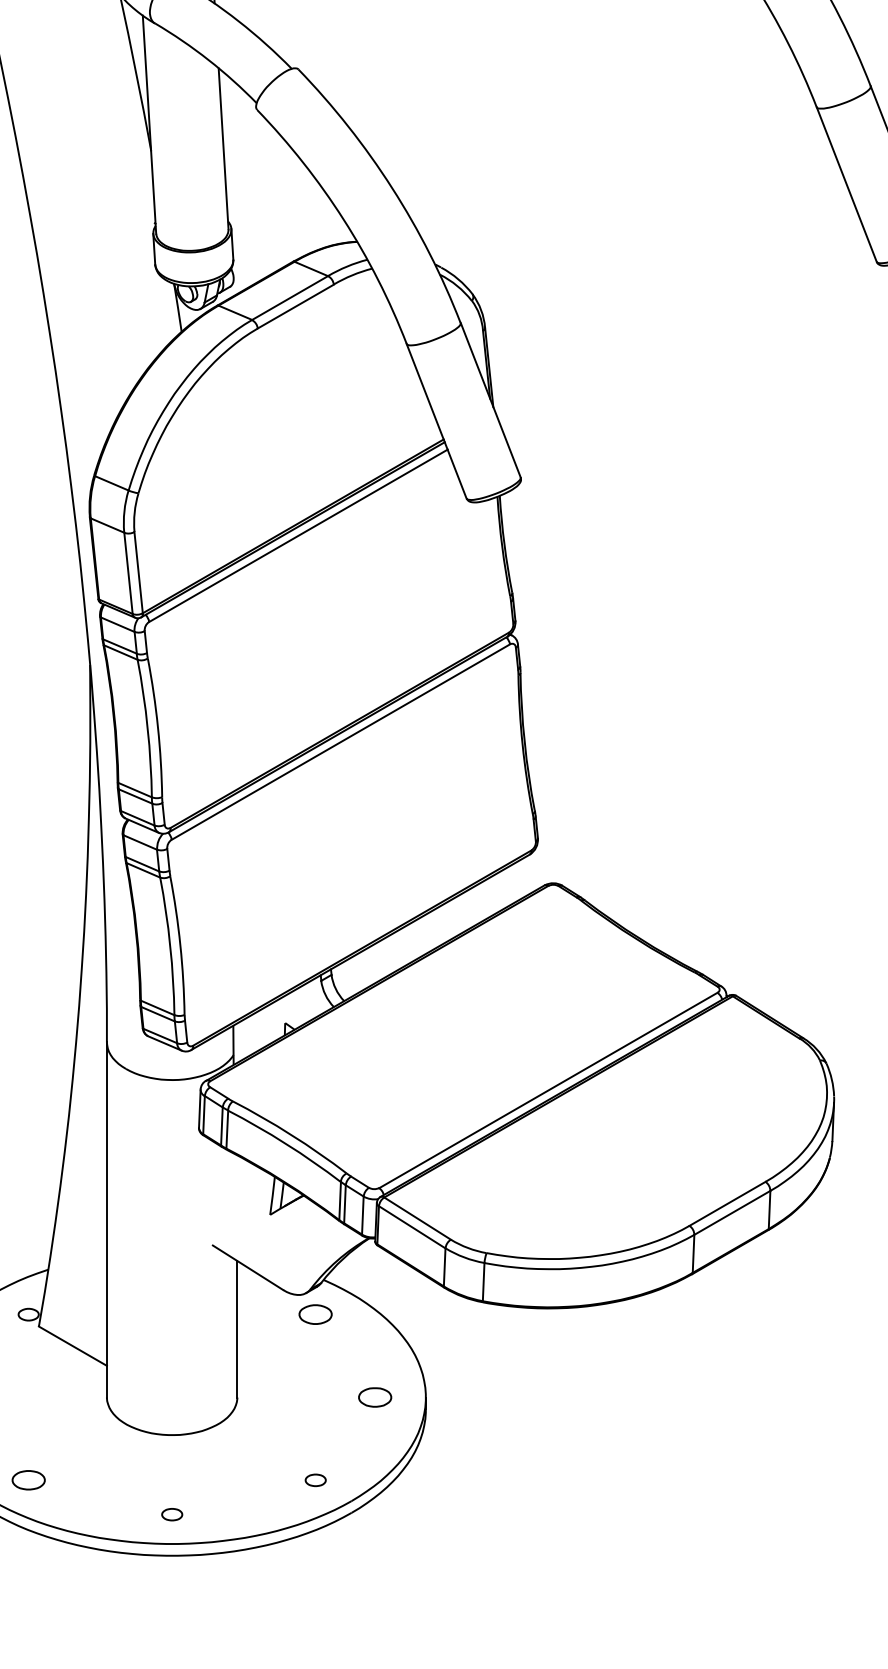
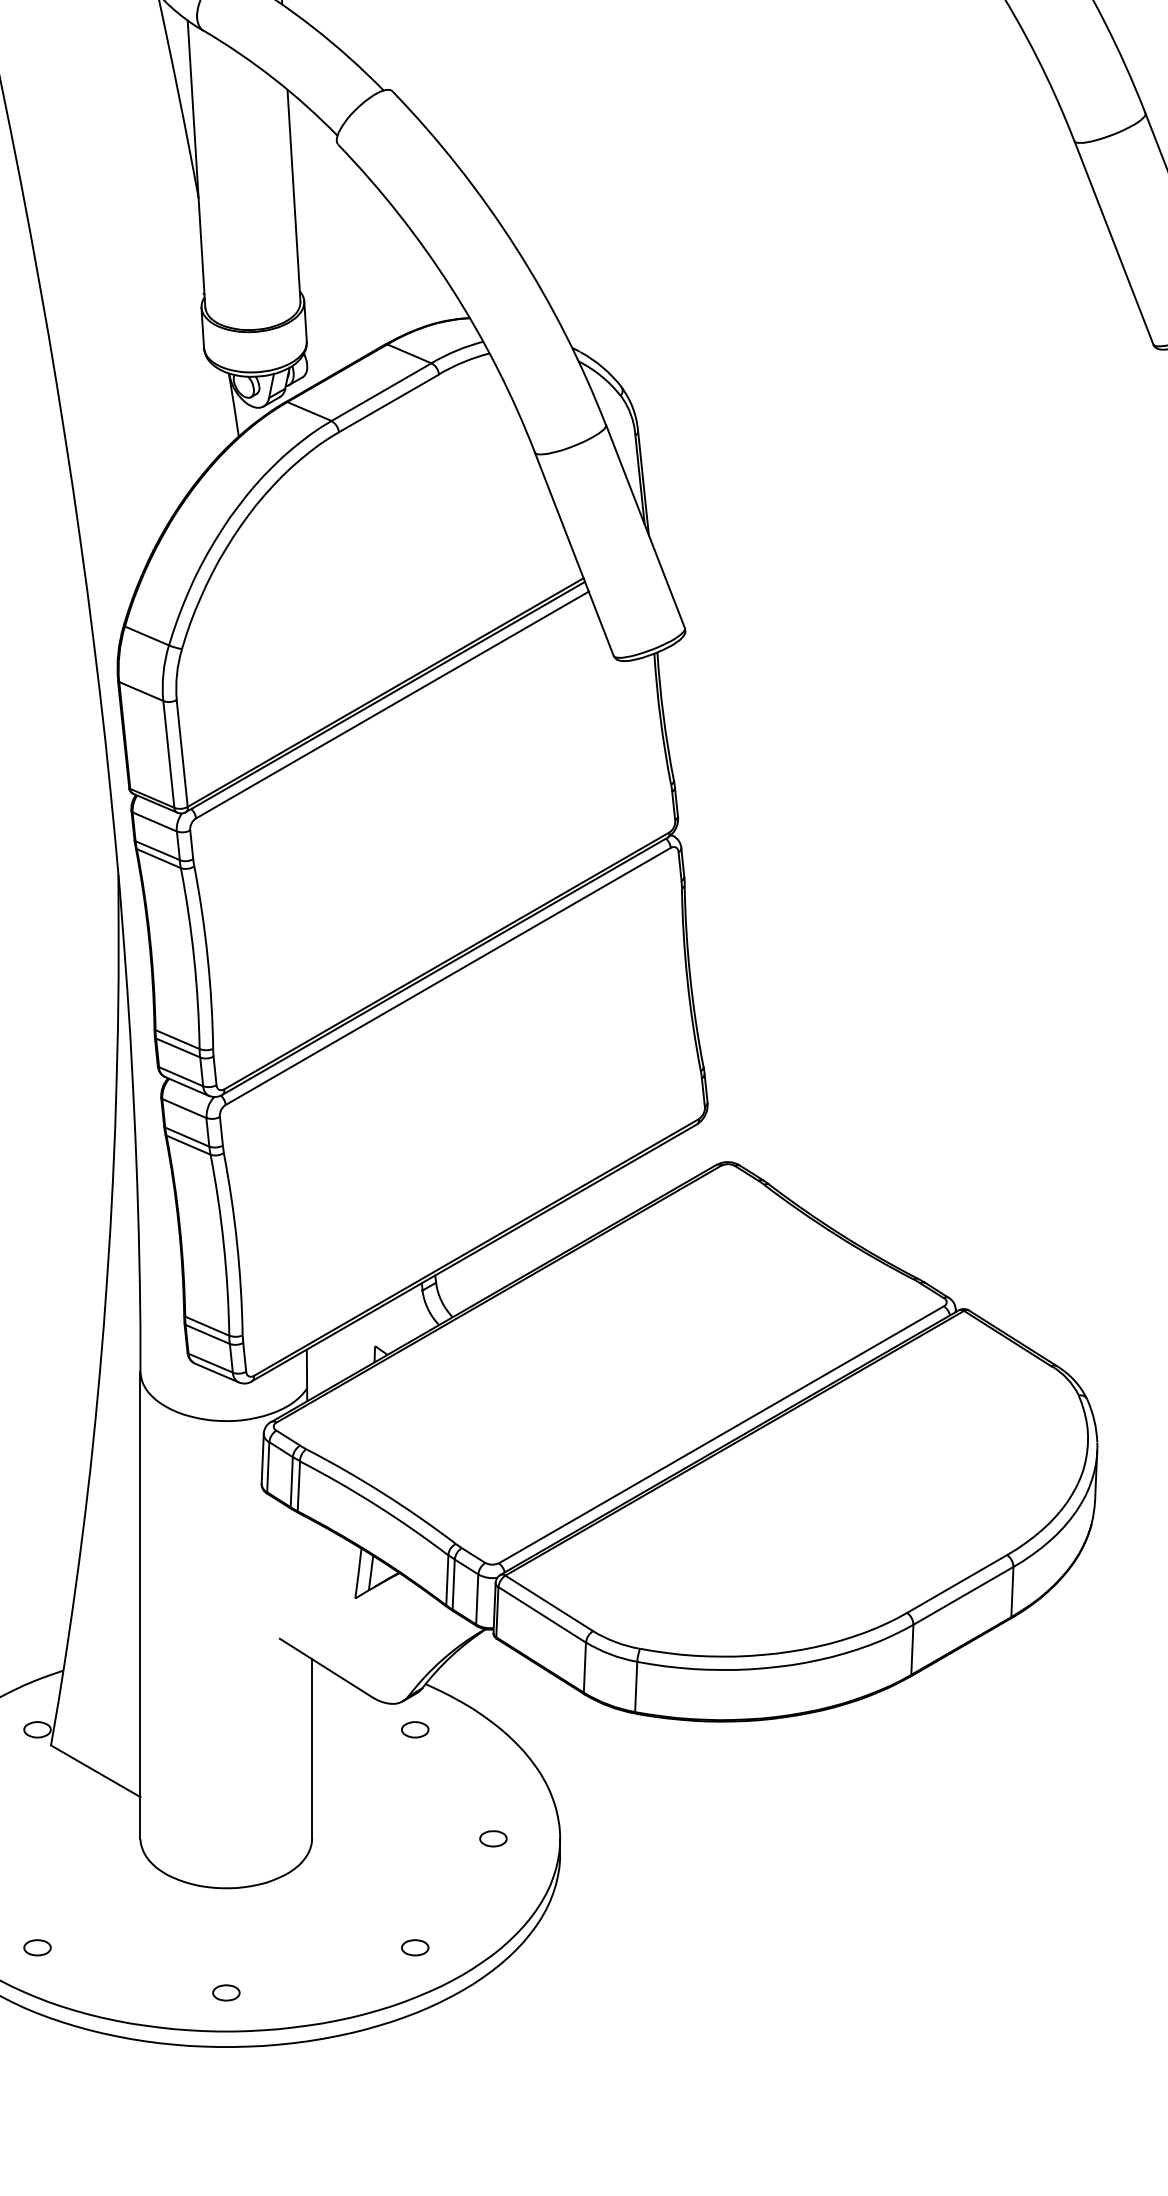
part: (315, 1314) -> (415, 1729), size x0.62
part: (375, 1397) -> (493, 1838), size x0.62
part: (28, 1480) -> (37, 1947), size x0.62

